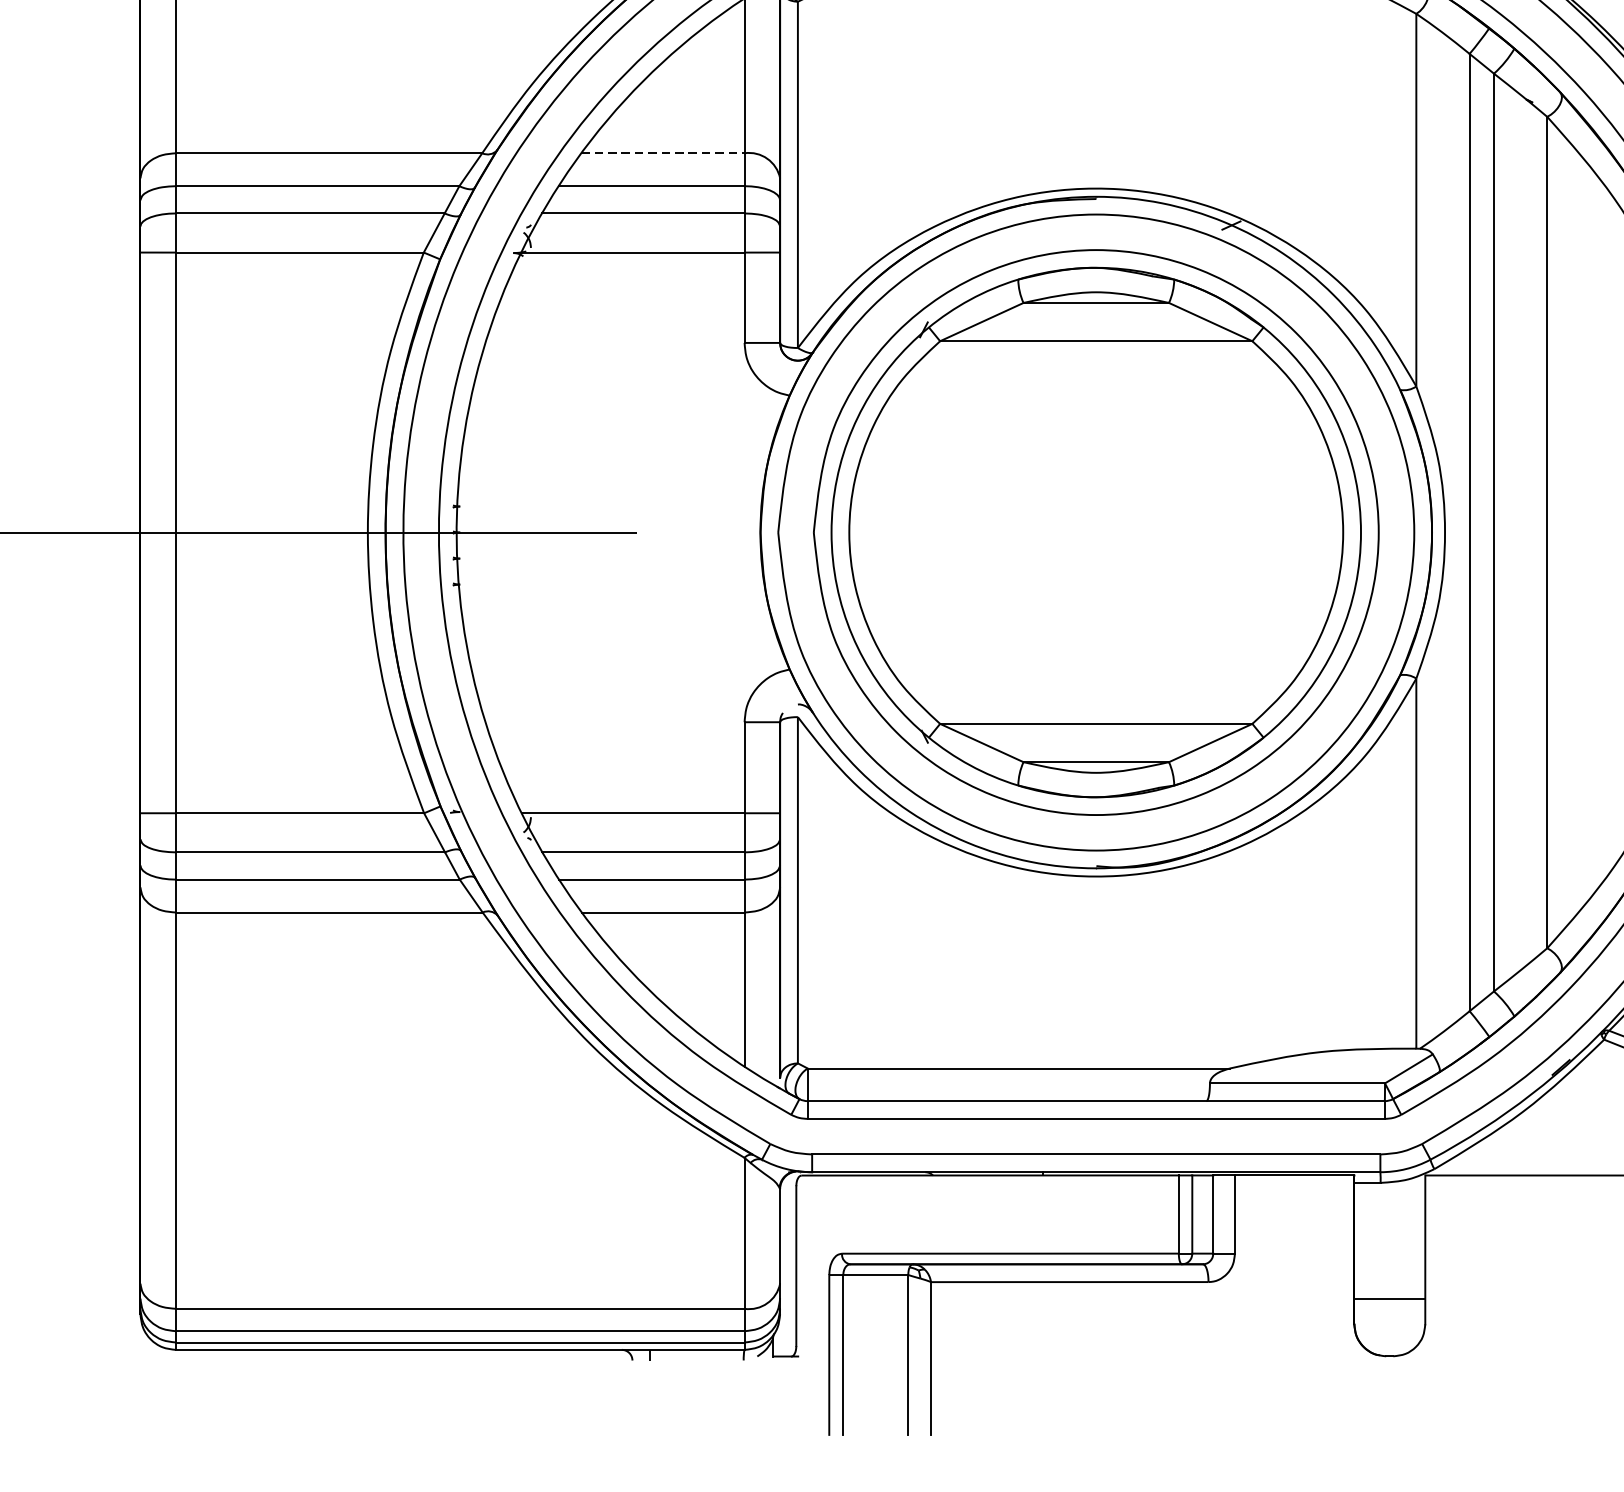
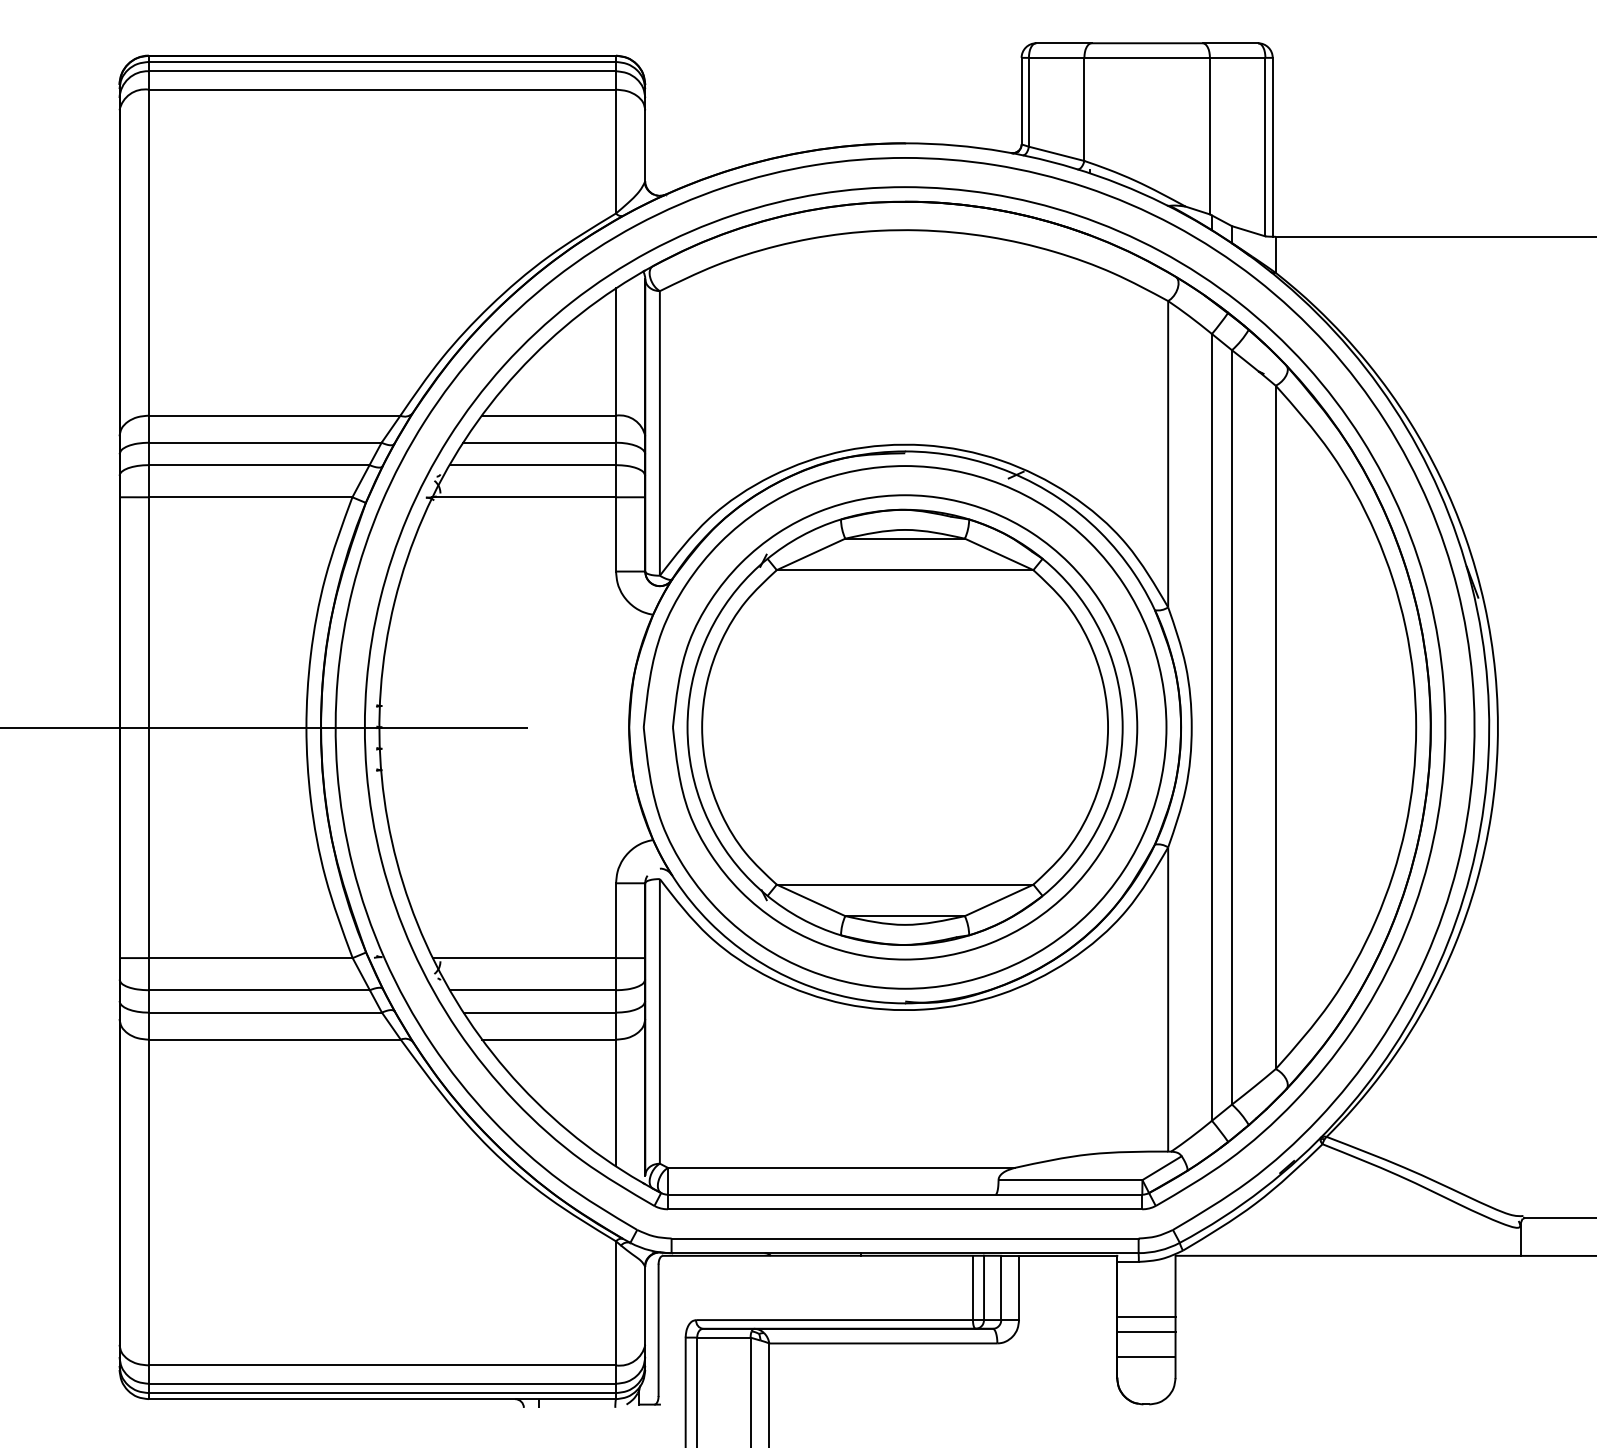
line: (663, 153) -> (549, 415), dashed -> solid
line: (1389, 1250) -> (1146, 1317), added
line: (1389, 1267) -> (1146, 1331), added

